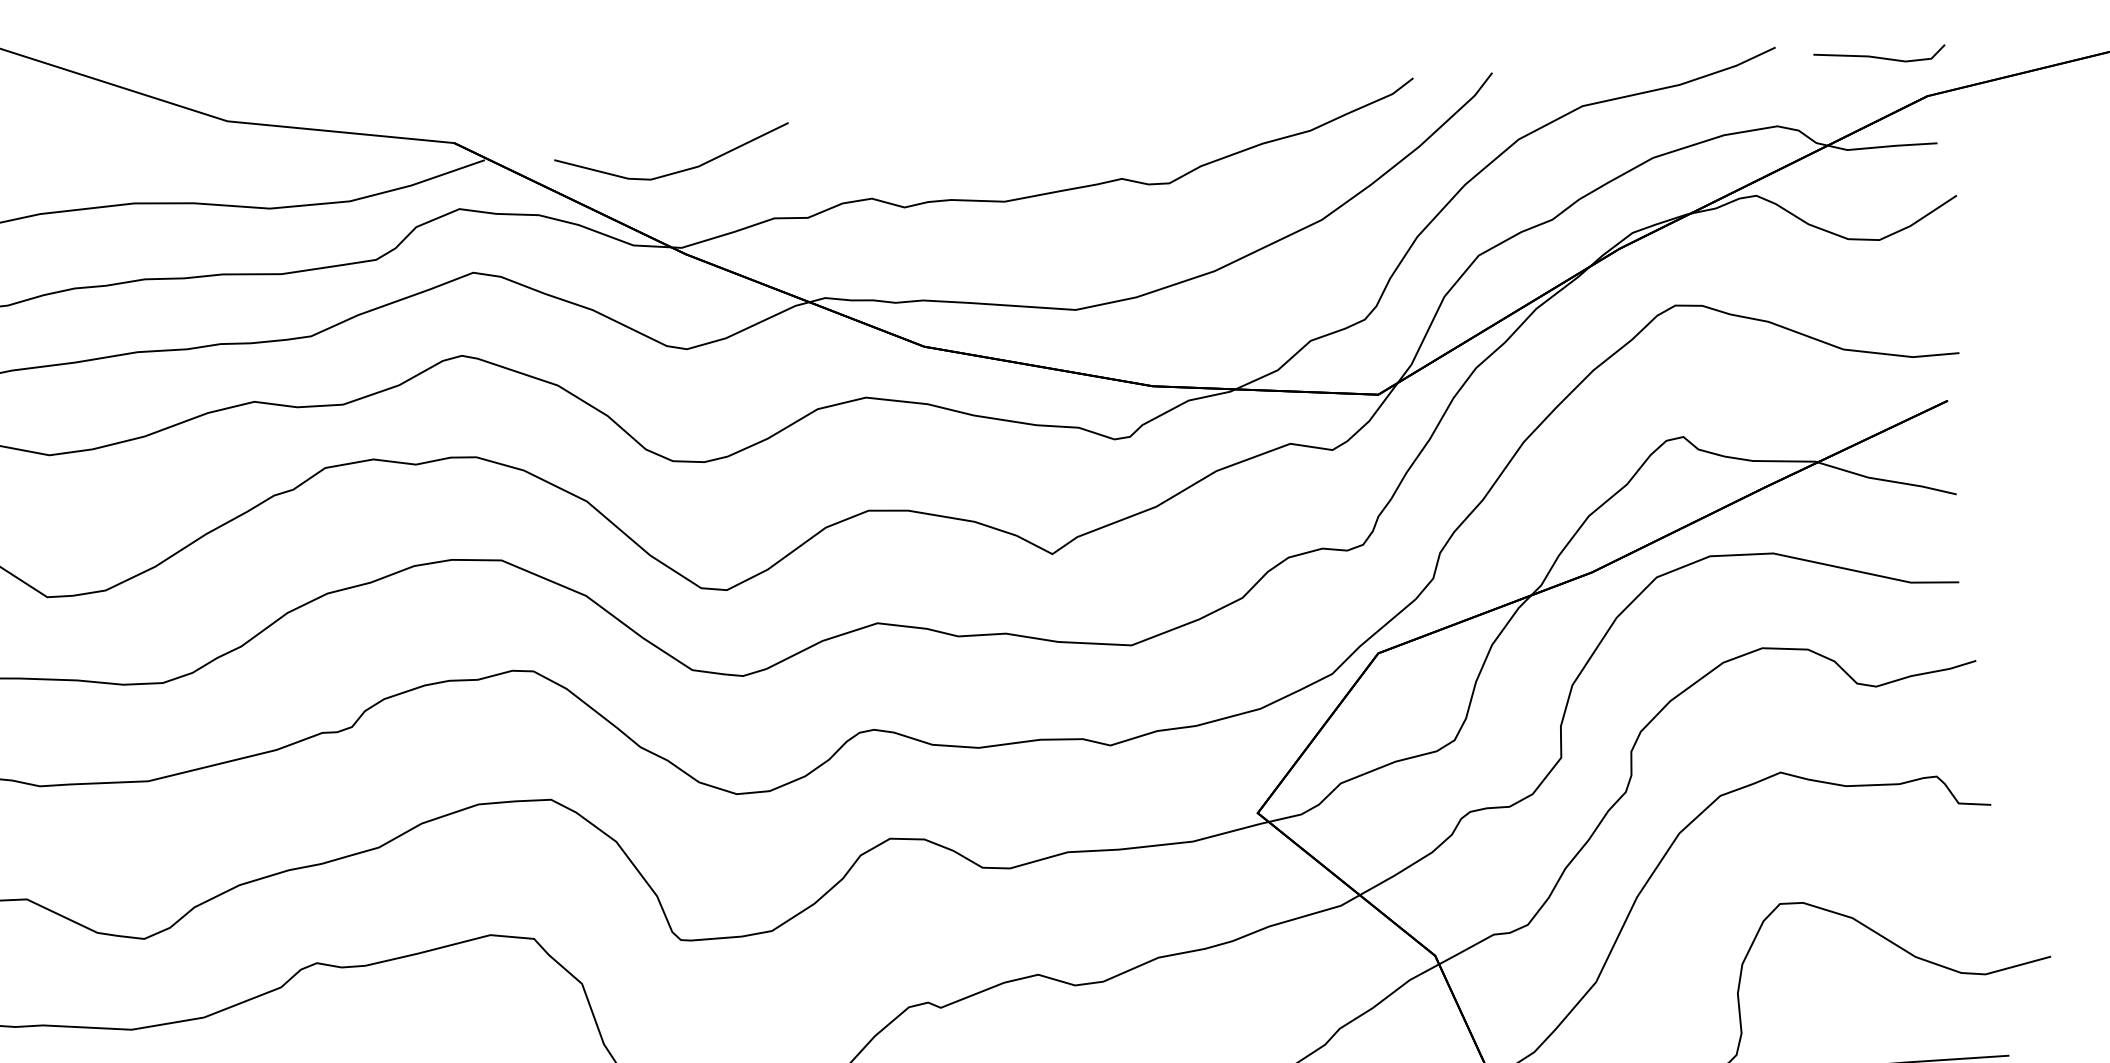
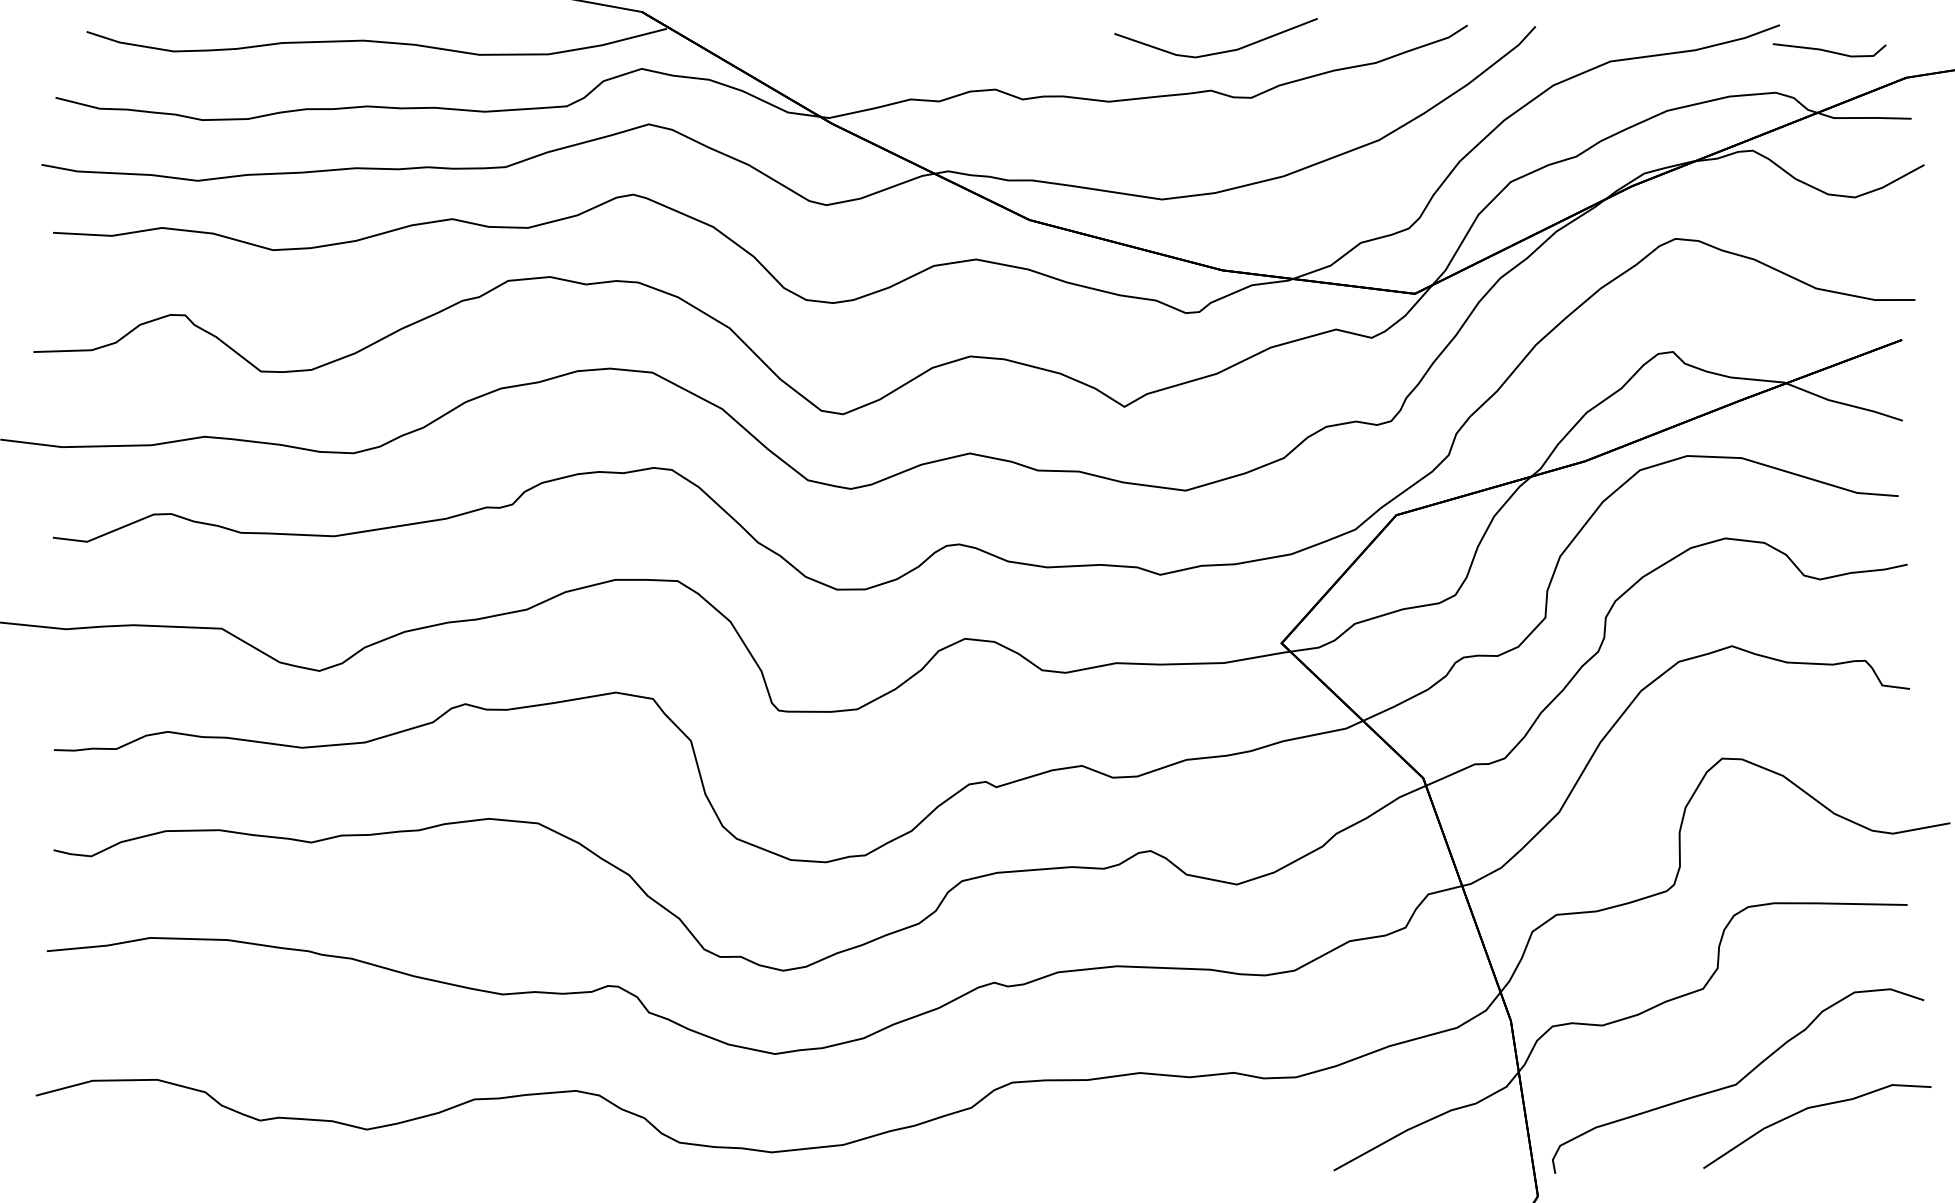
line: (1879, 56) -> (1829, 50), moved
line: (679, 170) -> (1220, 51), moved

